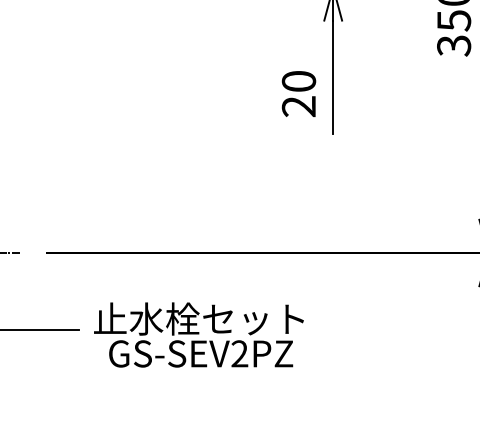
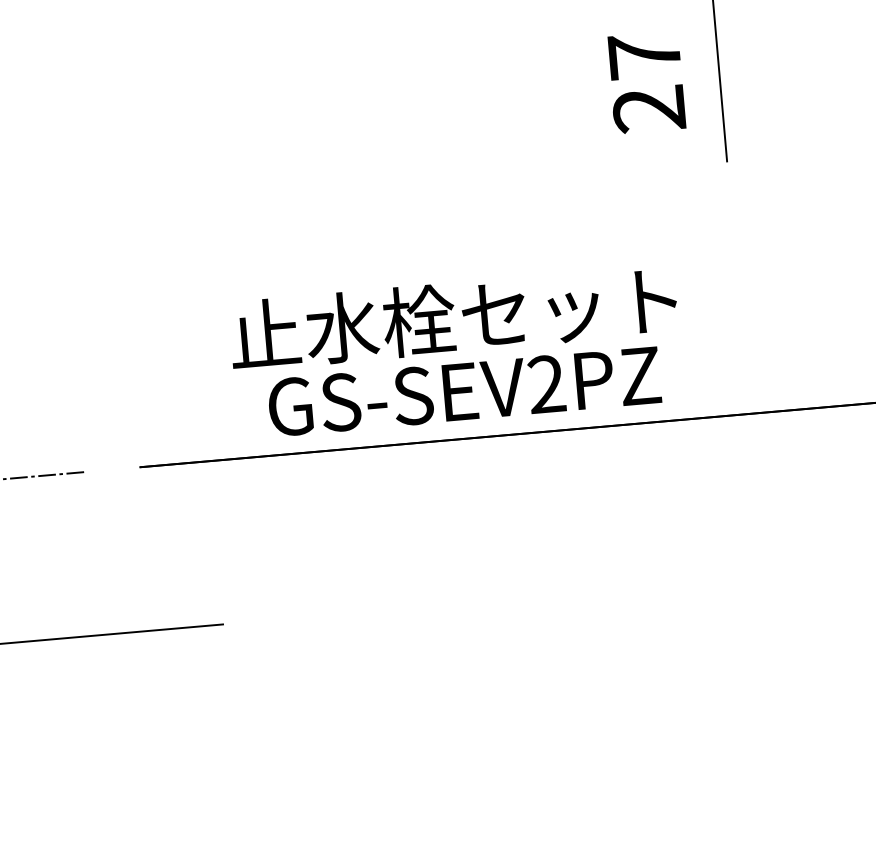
text: (298, 81) -> (643, 56), 20 -> 27
text: (198, 334) -> (455, 350), moved

